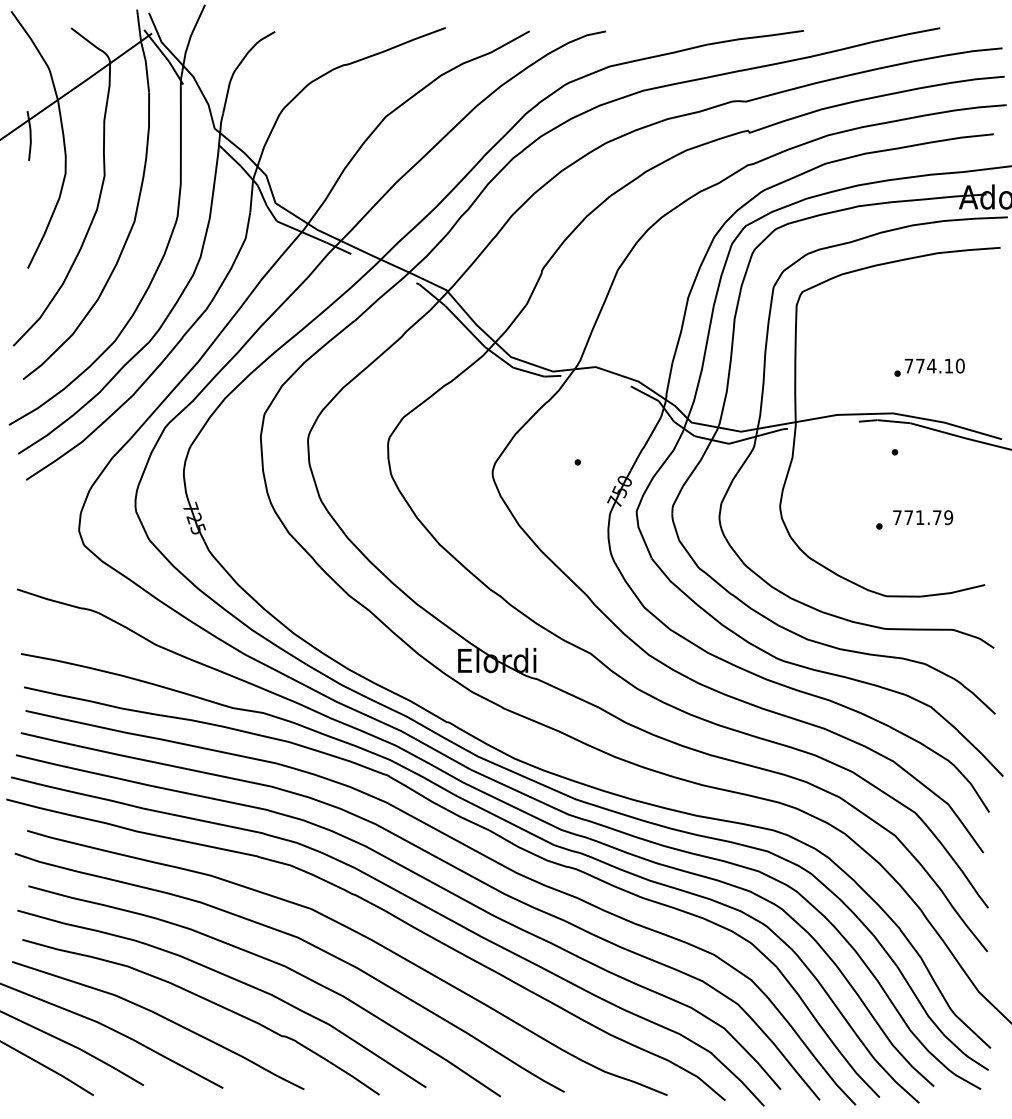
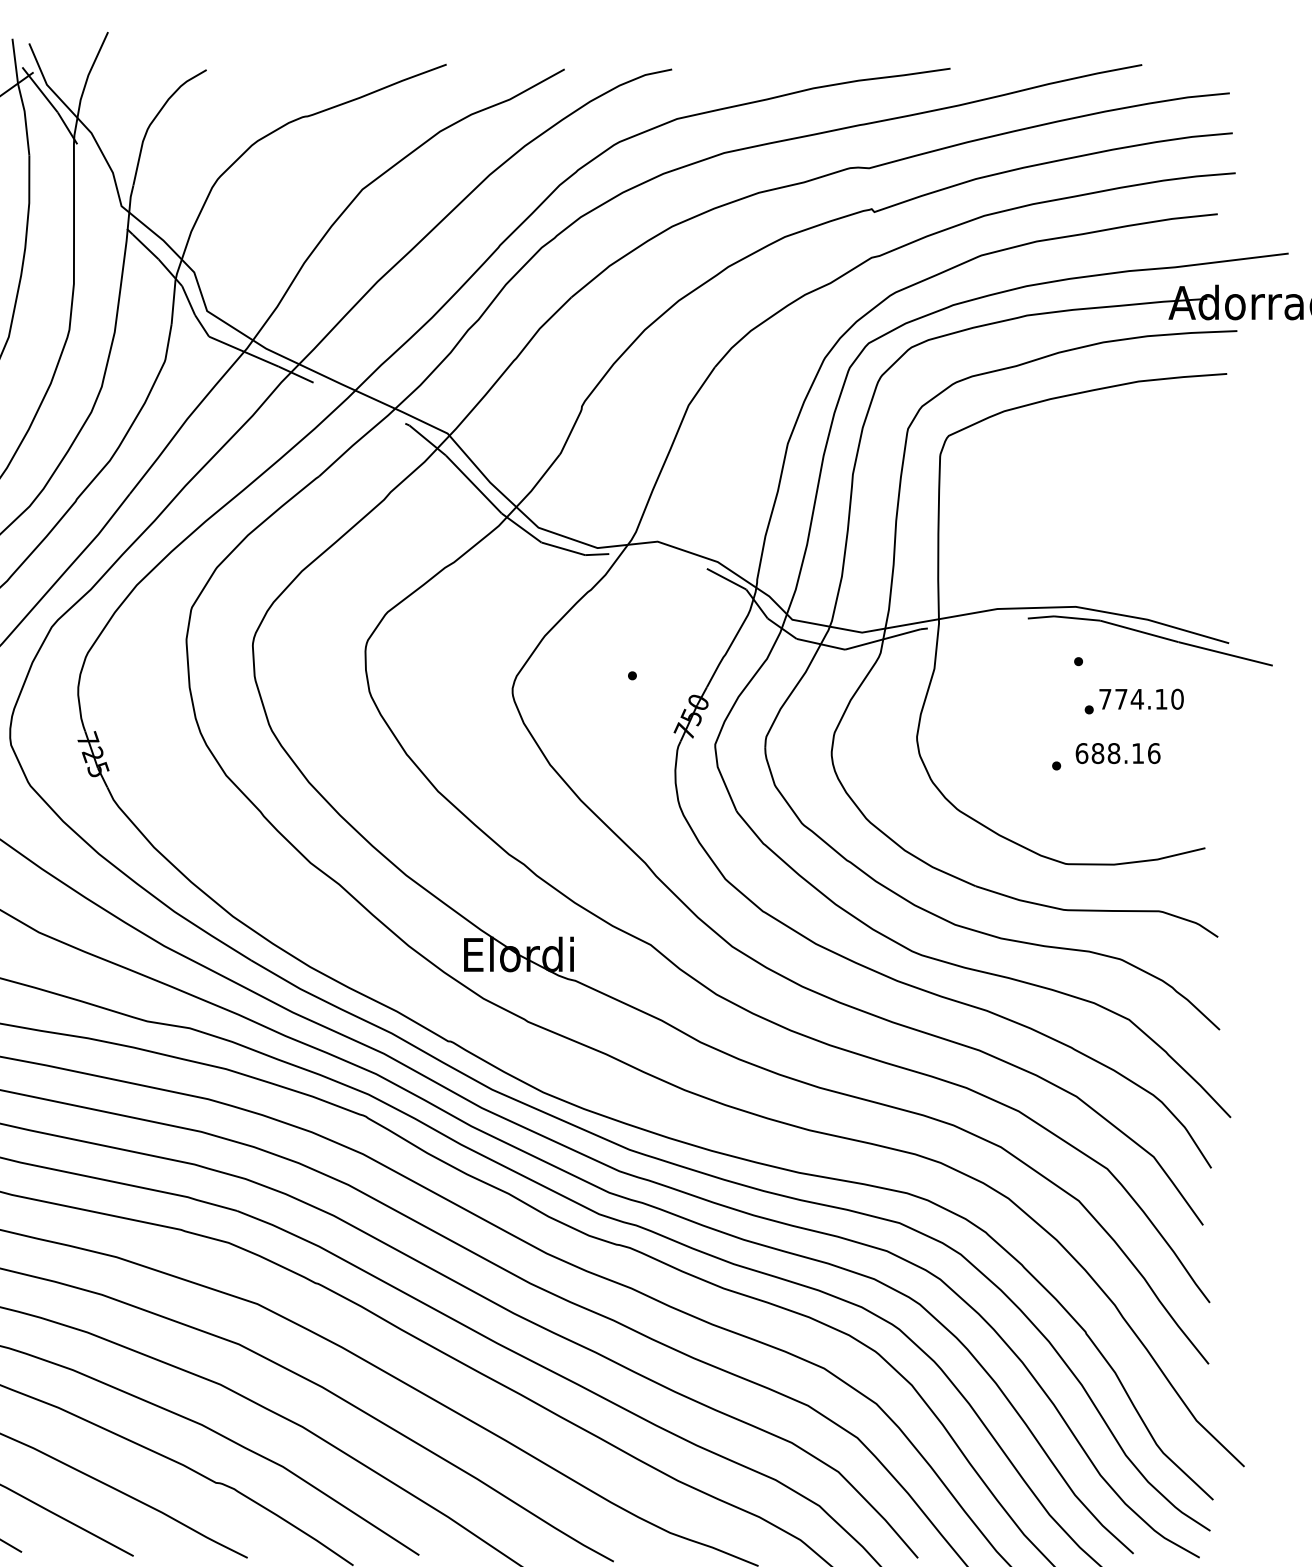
text: (929, 367) -> (1134, 701), moved
text: (923, 517) -> (1118, 753), 771.79 -> 688.16

